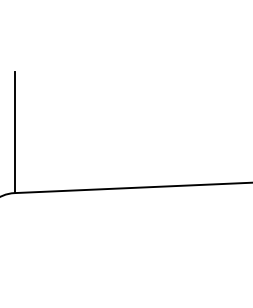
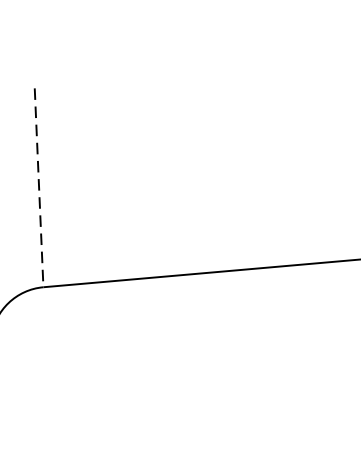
line: (14, 133) -> (38, 188), solid -> dashed

